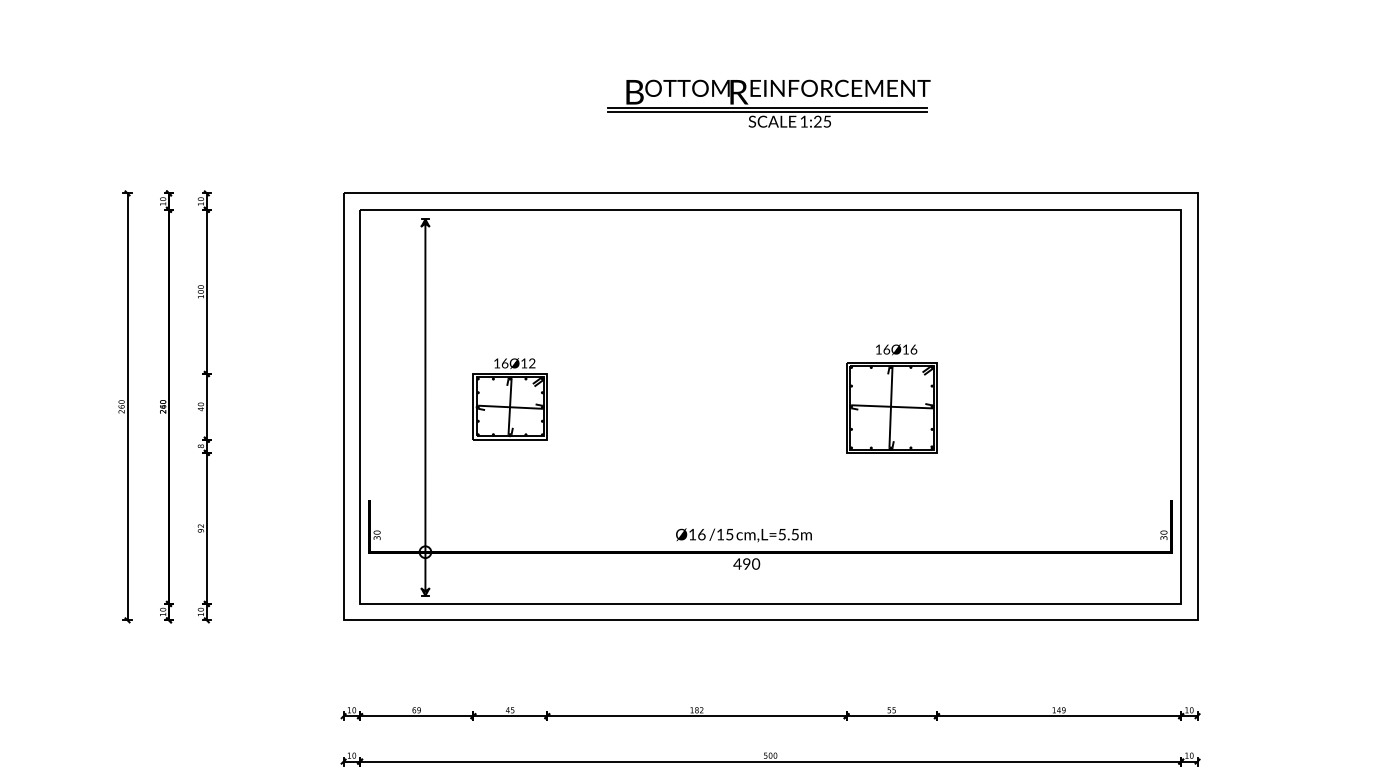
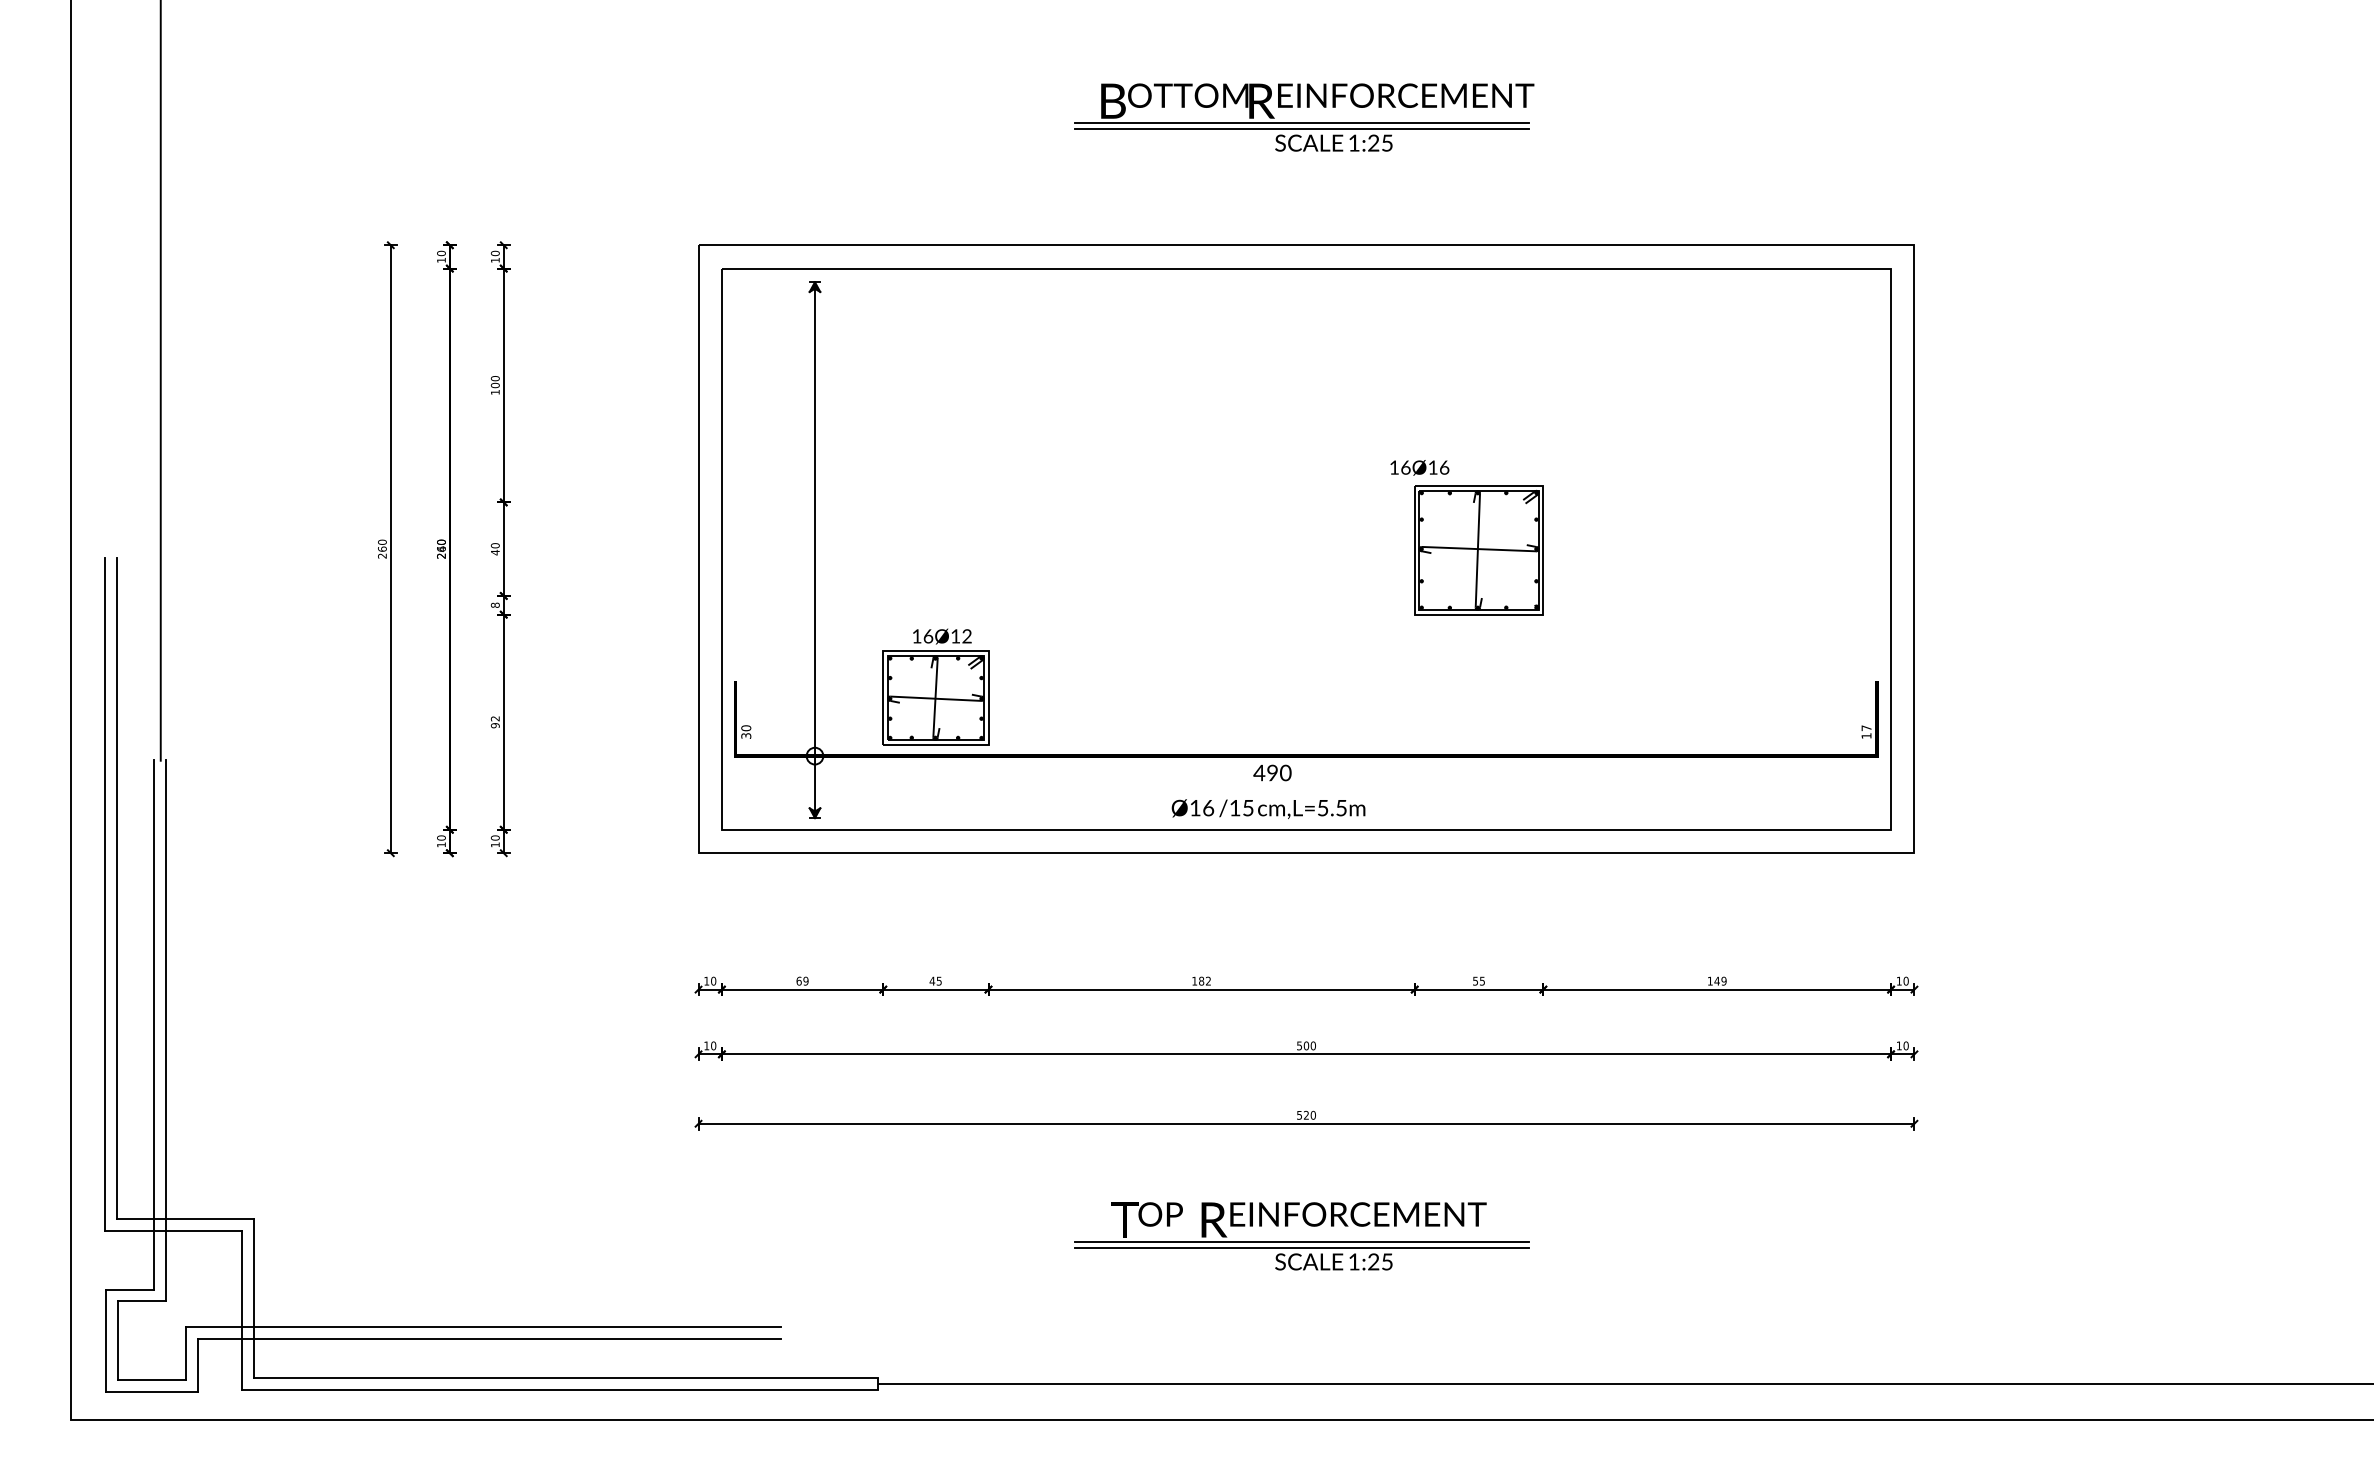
text: (896, 349) -> (1419, 467), moved
part: (510, 398) -> (935, 686), moved
text: (743, 534) -> (1268, 808), moved
text: (1163, 534) -> (1866, 731), 30 -> 17

